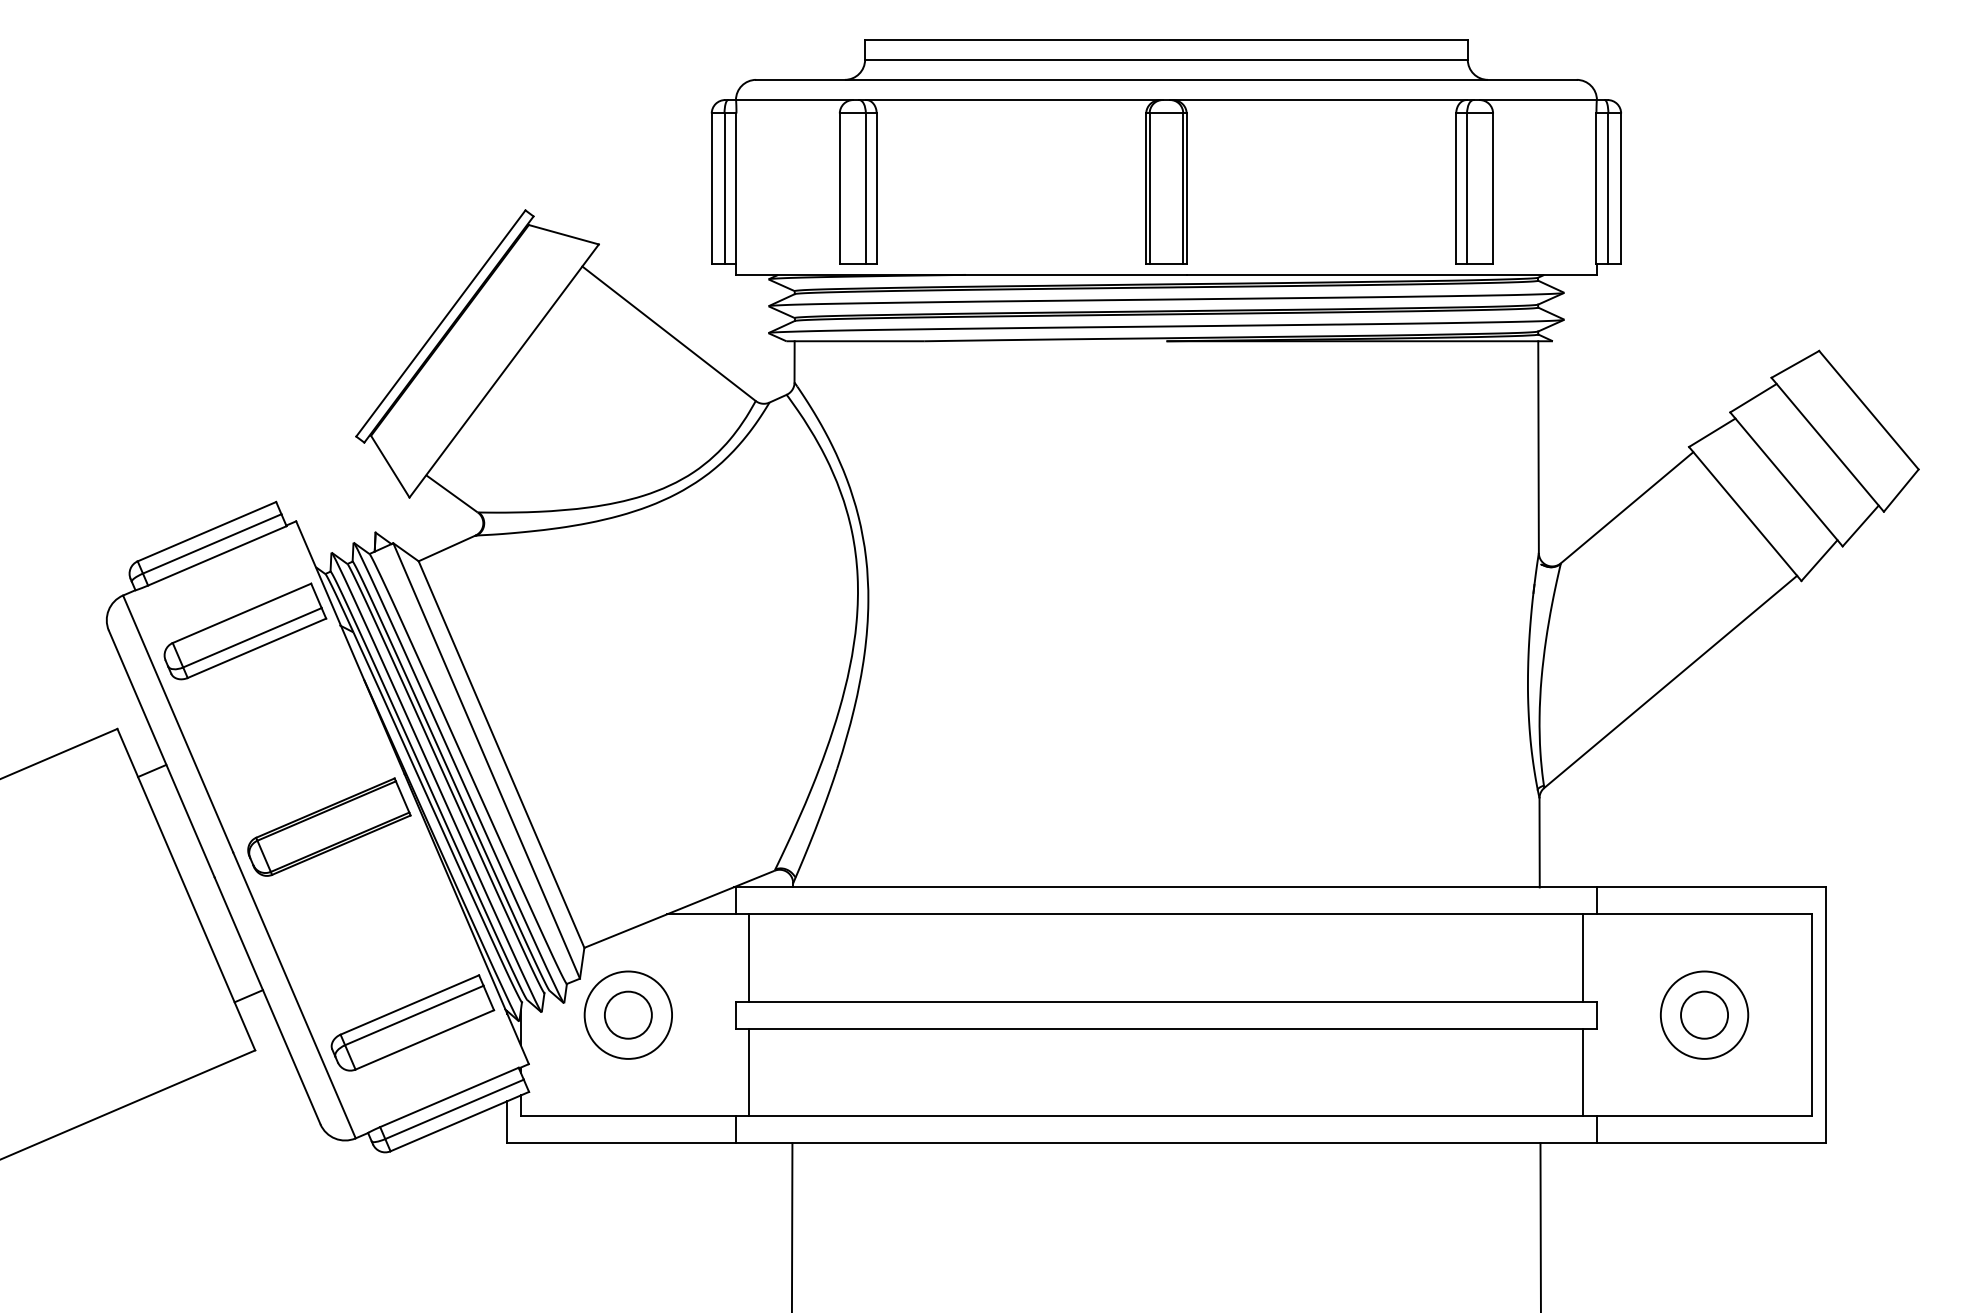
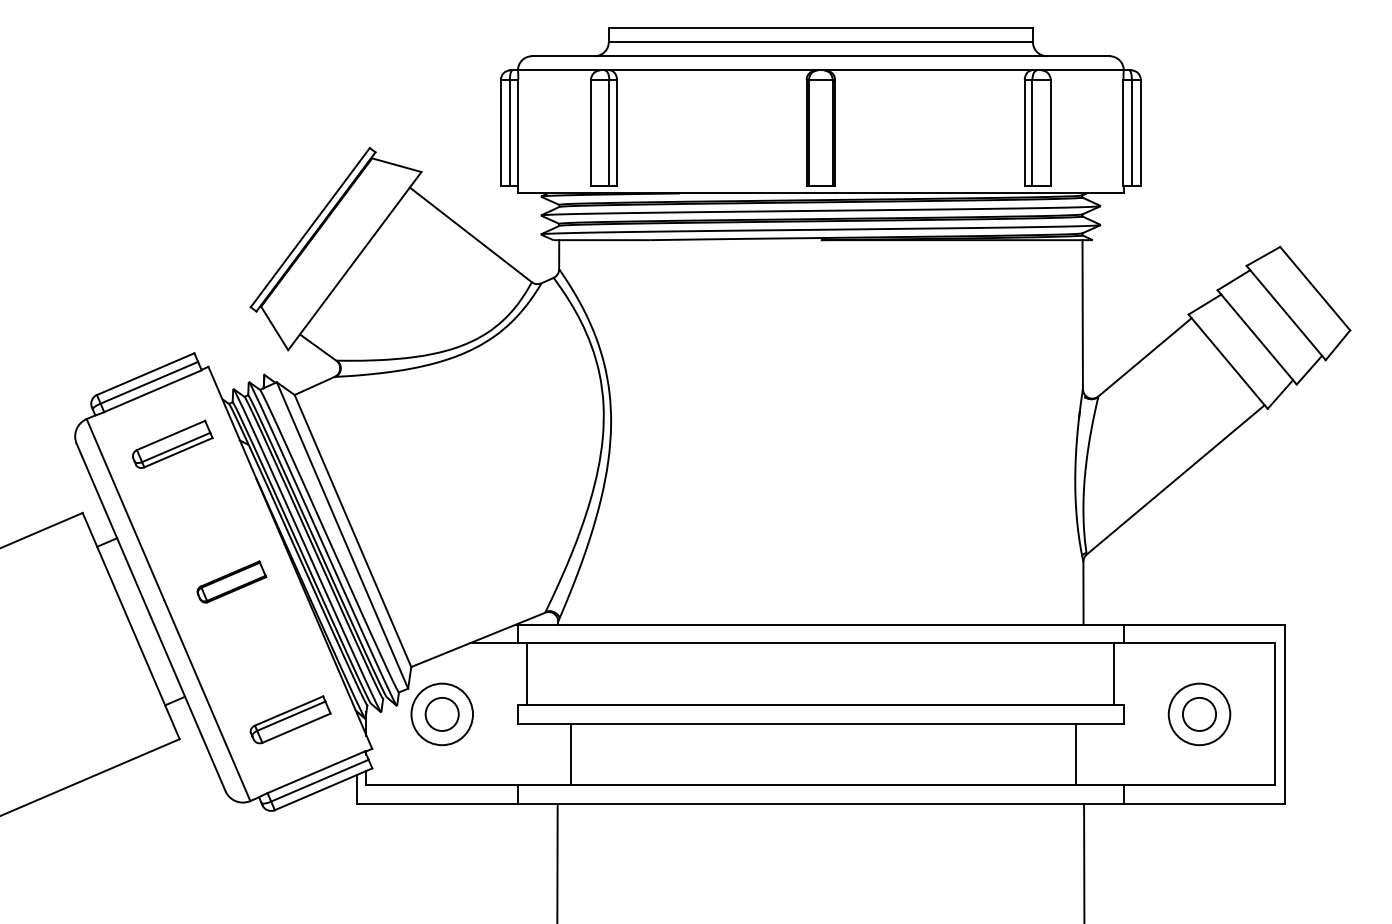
part: (245, 631) -> (172, 444), size x0.7
part: (329, 826) -> (231, 581), size x0.6
part: (412, 1022) -> (290, 719), size x0.7
line: (749, 1072) -> (571, 754), moved
line: (1583, 1072) -> (1075, 754), moved

